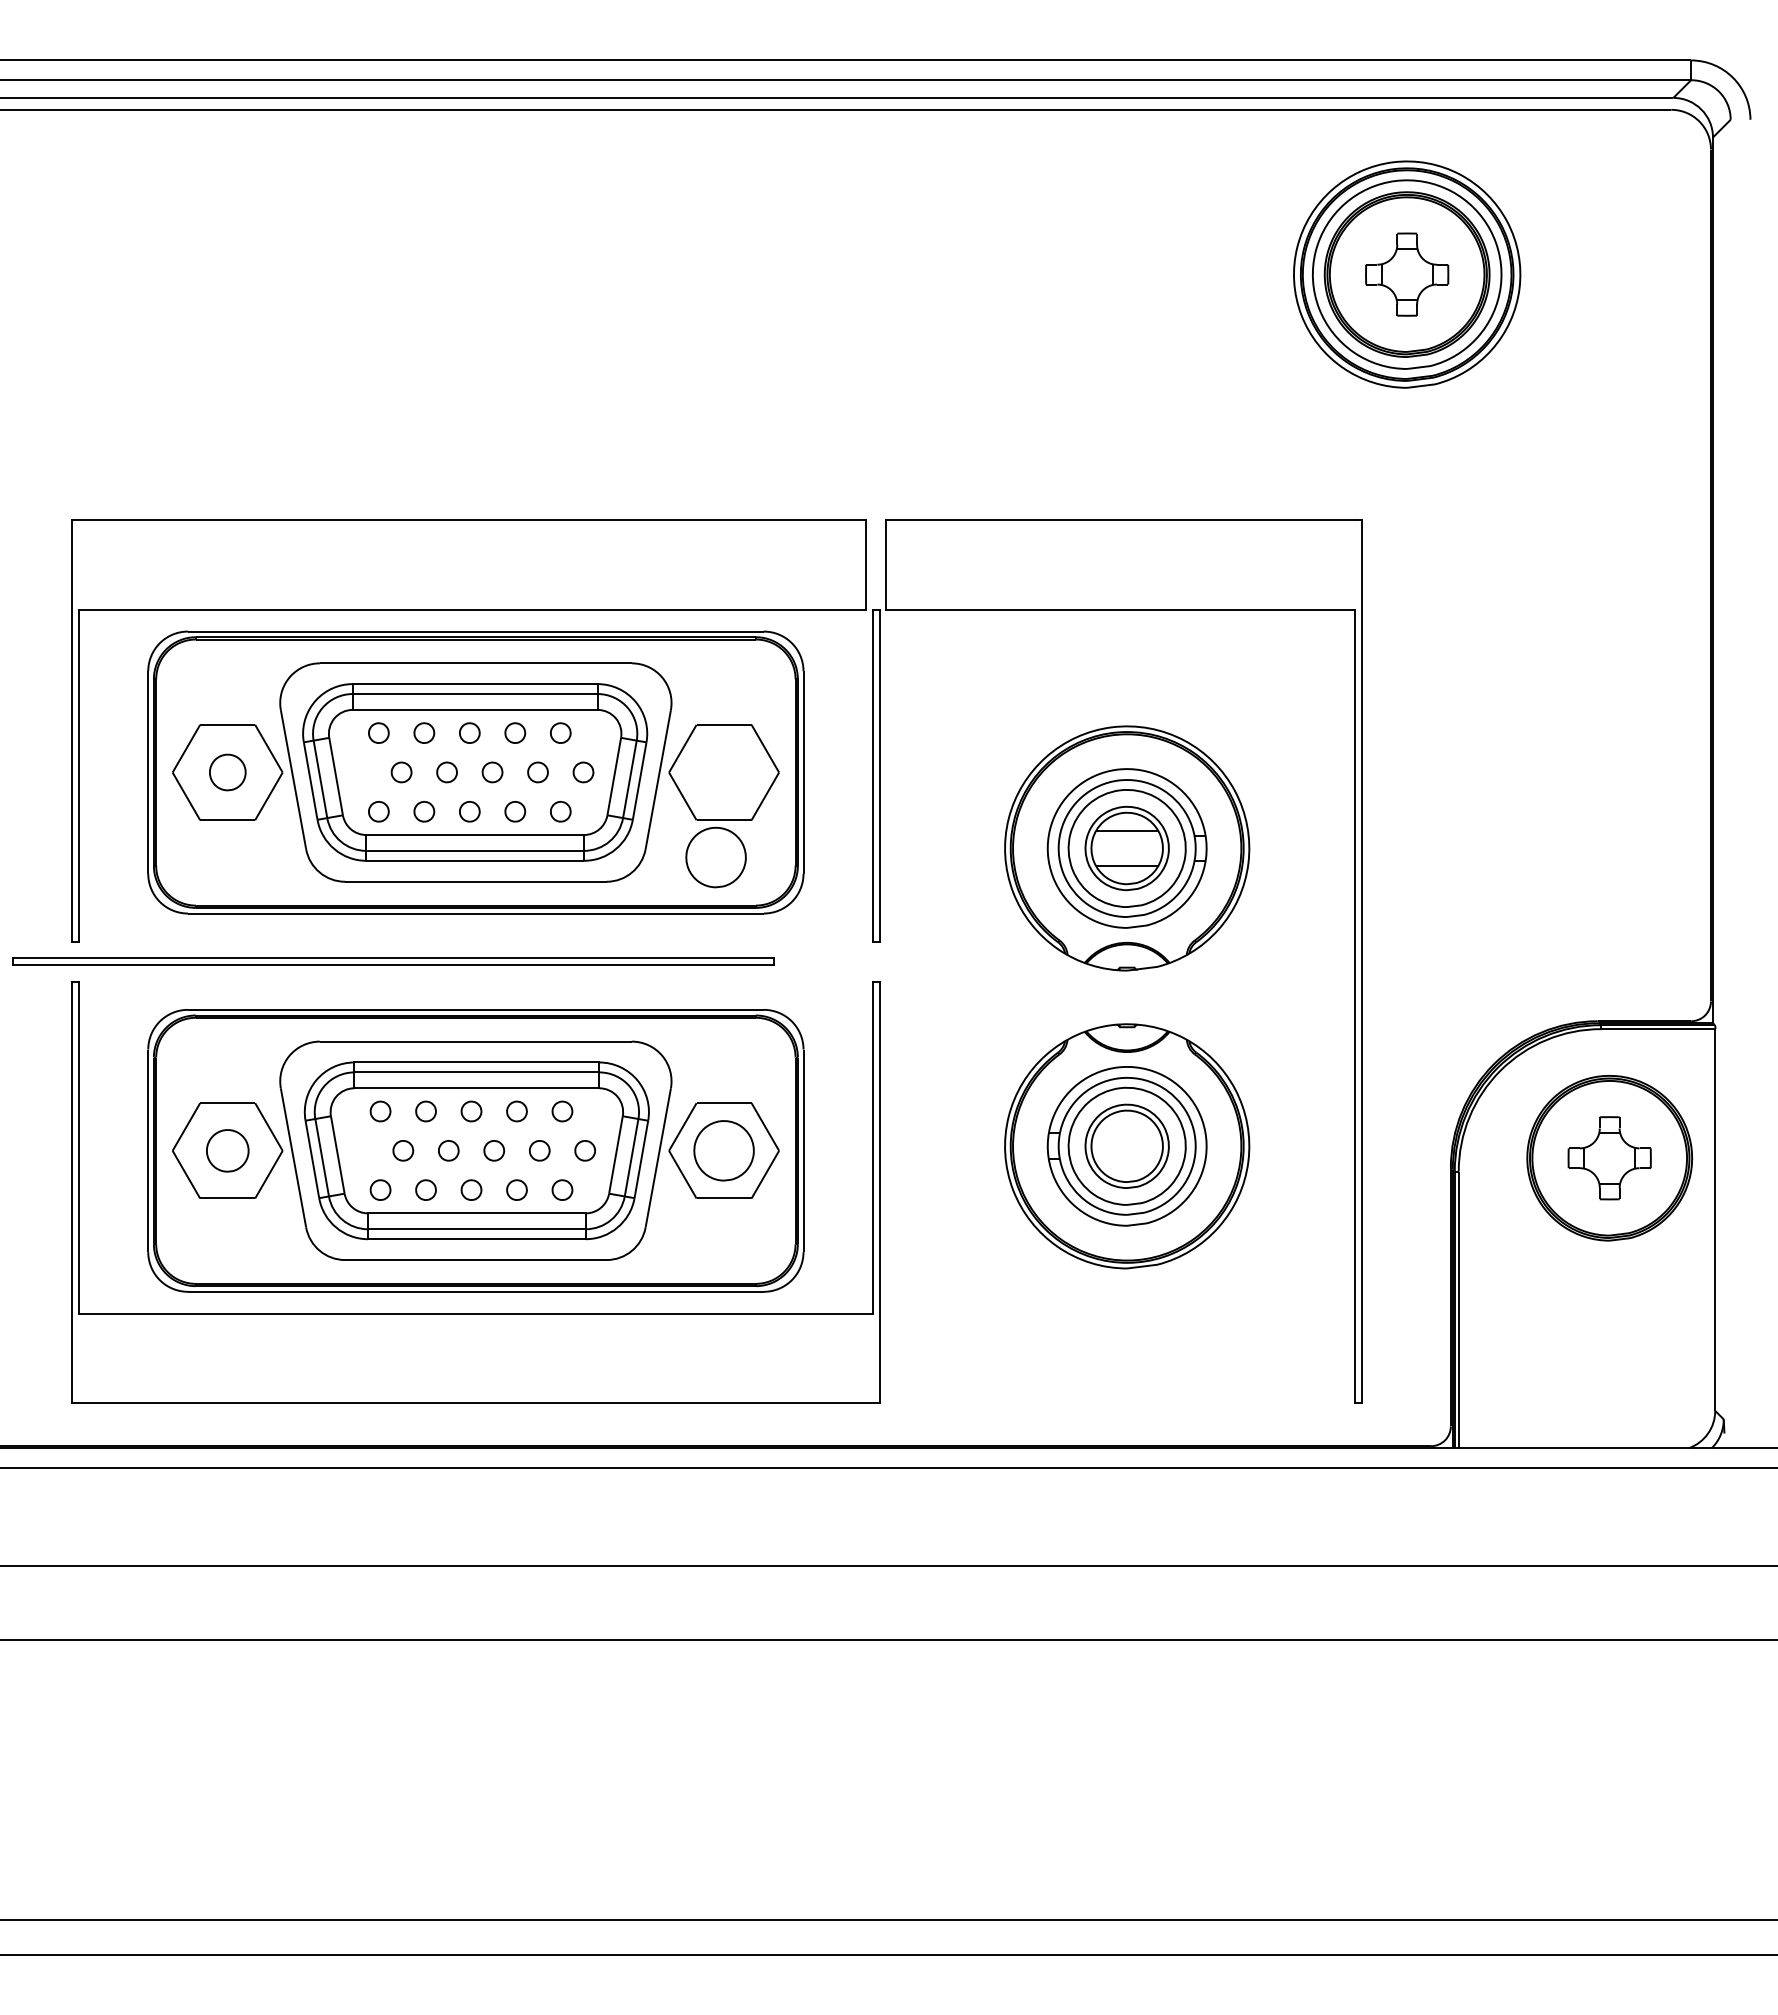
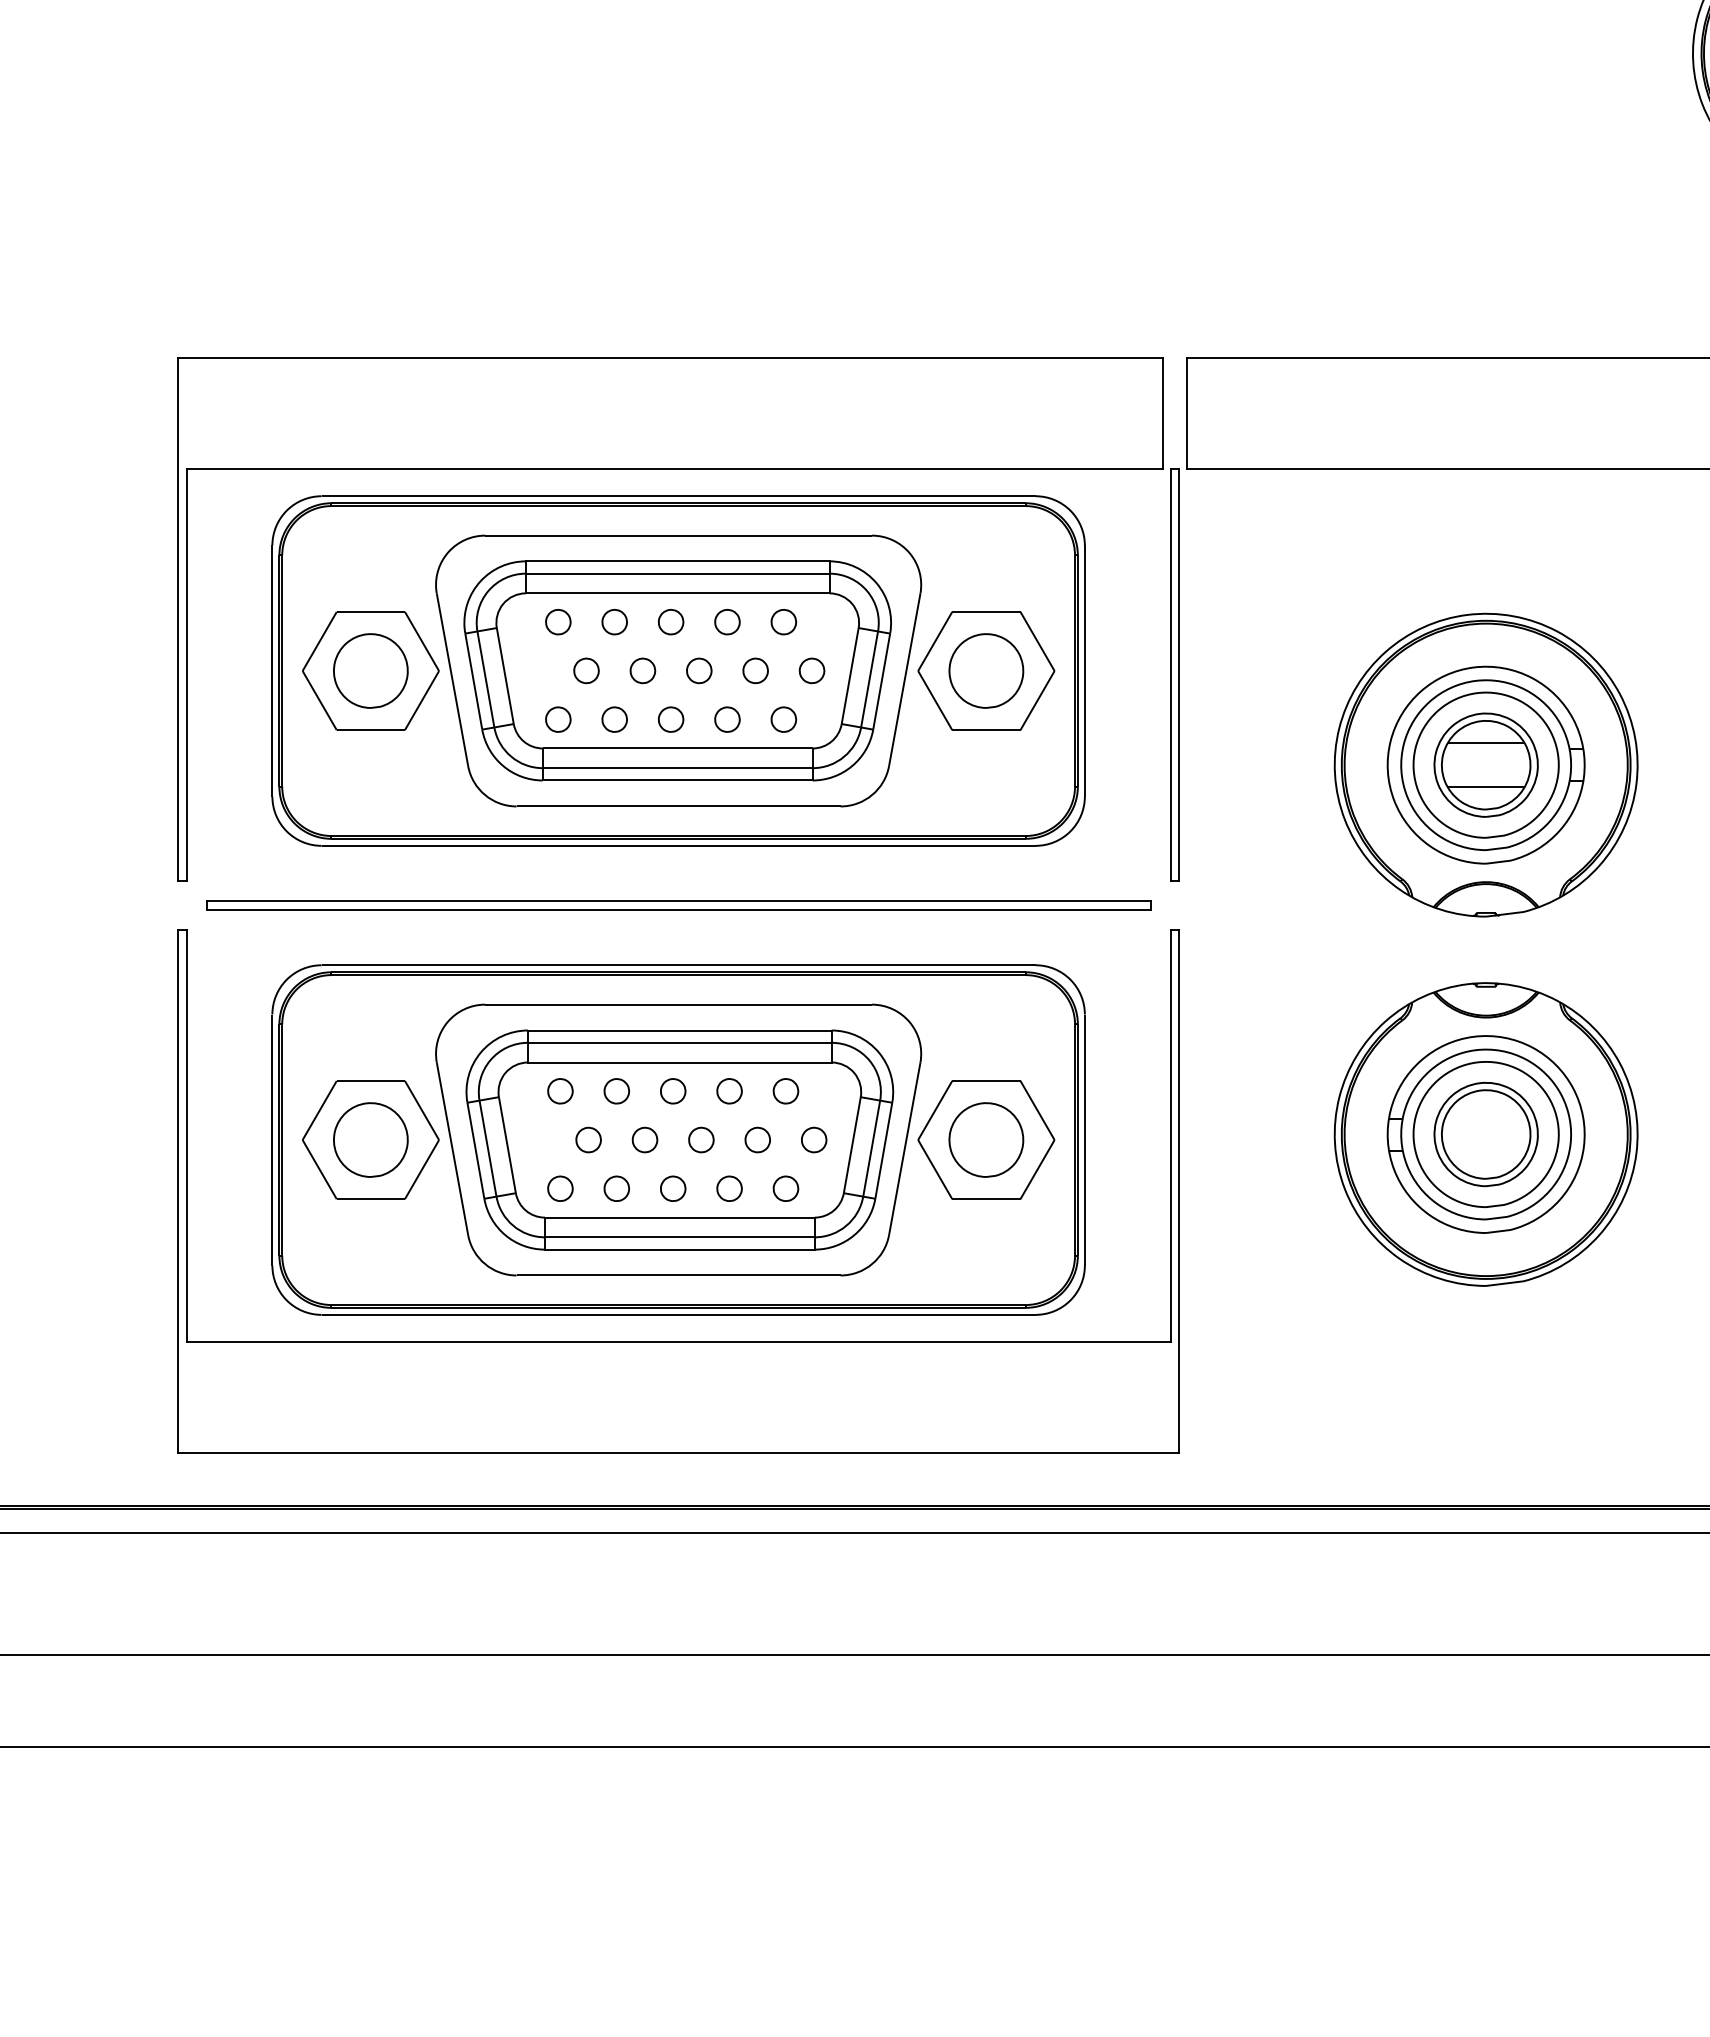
part: (227, 772) -> (370, 670), size x1.67
part: (715, 857) -> (985, 670), moved
part: (393, 961) -> (678, 905), moved
part: (227, 1150) -> (370, 1139), size x1.43

